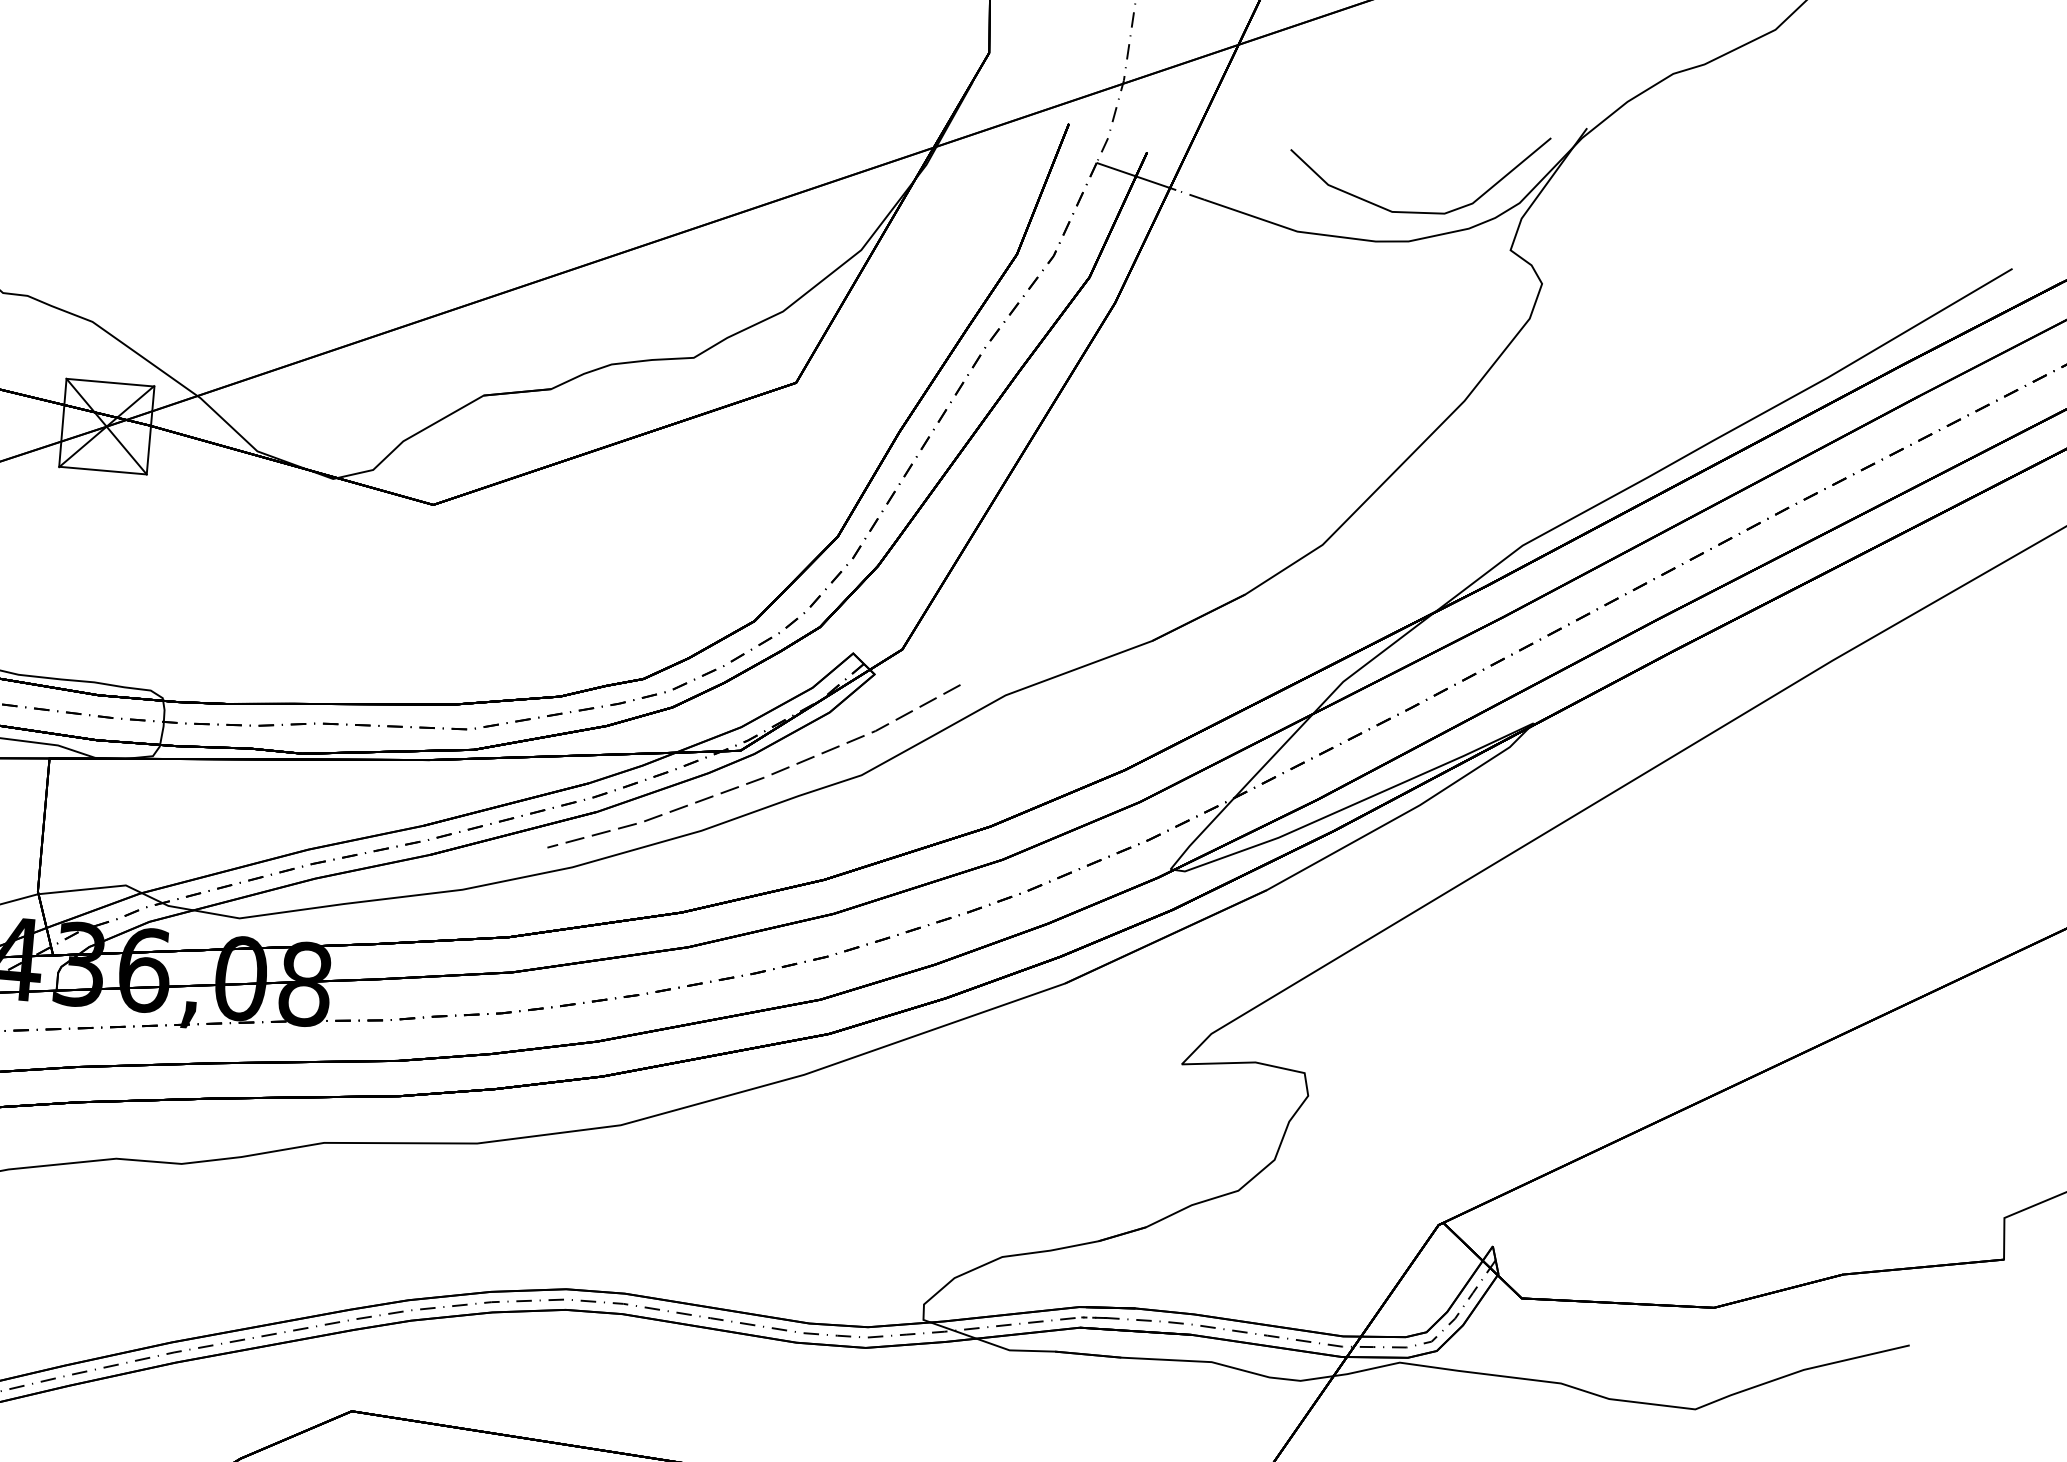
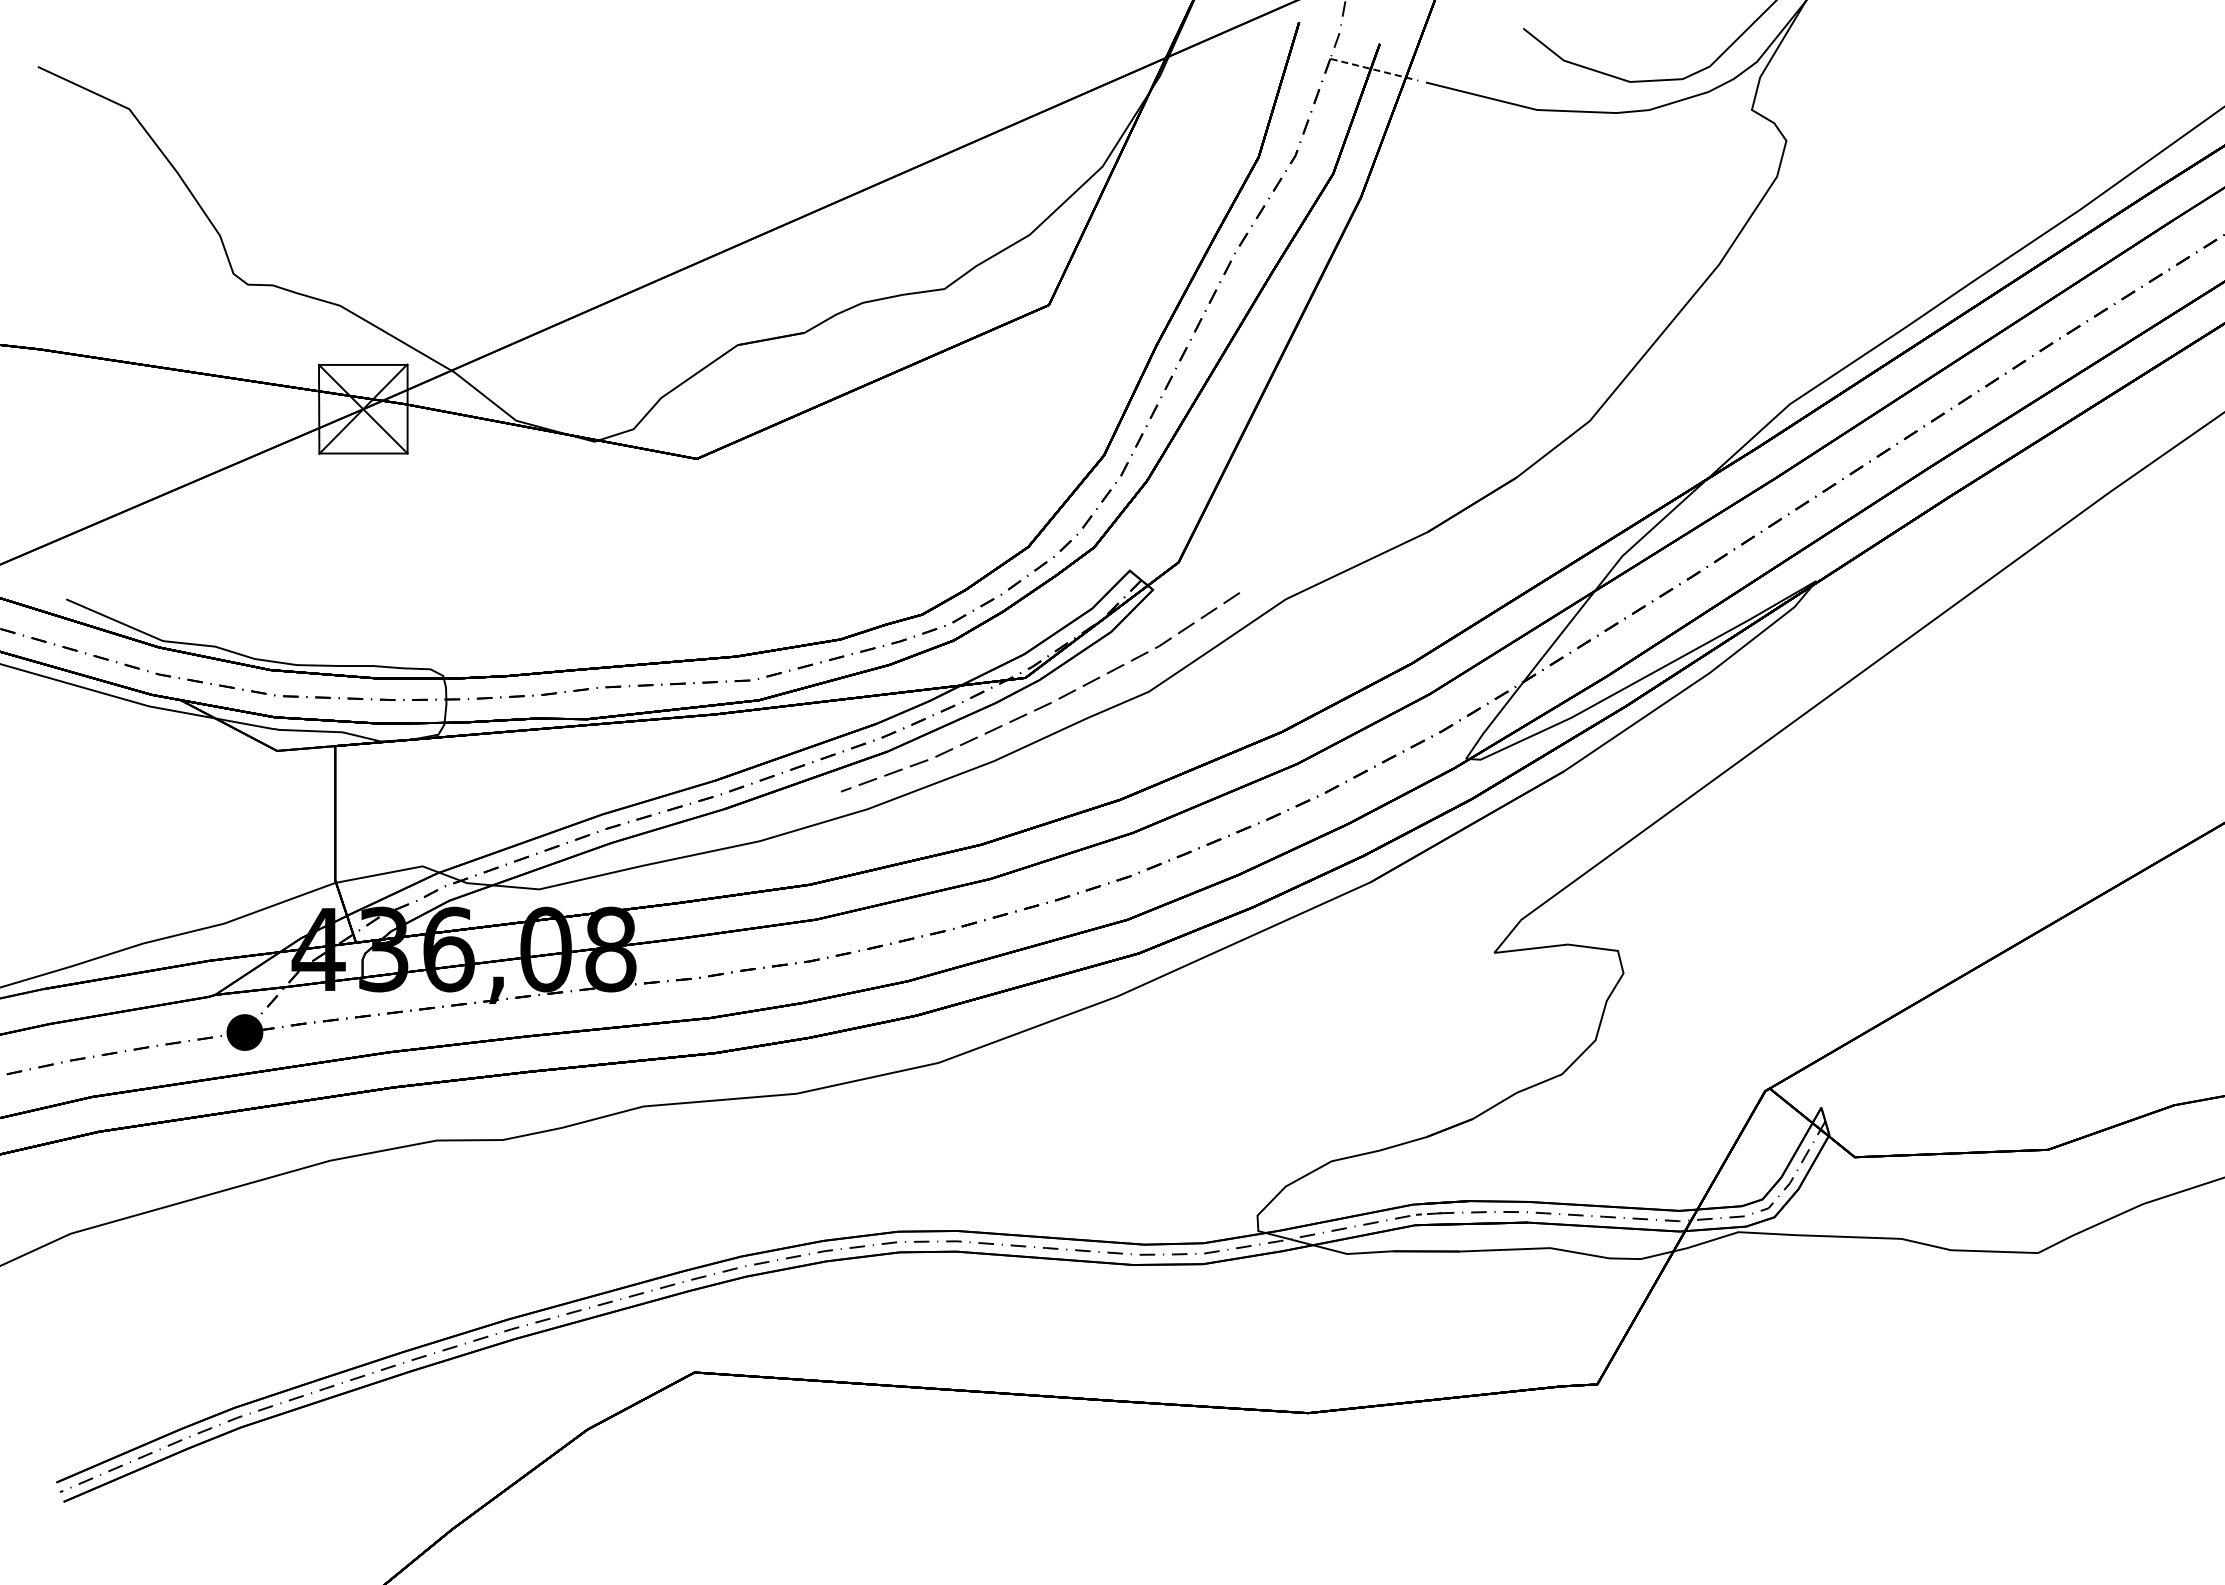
line: (1135, 175) -> (1370, 68), solid -> dashed

